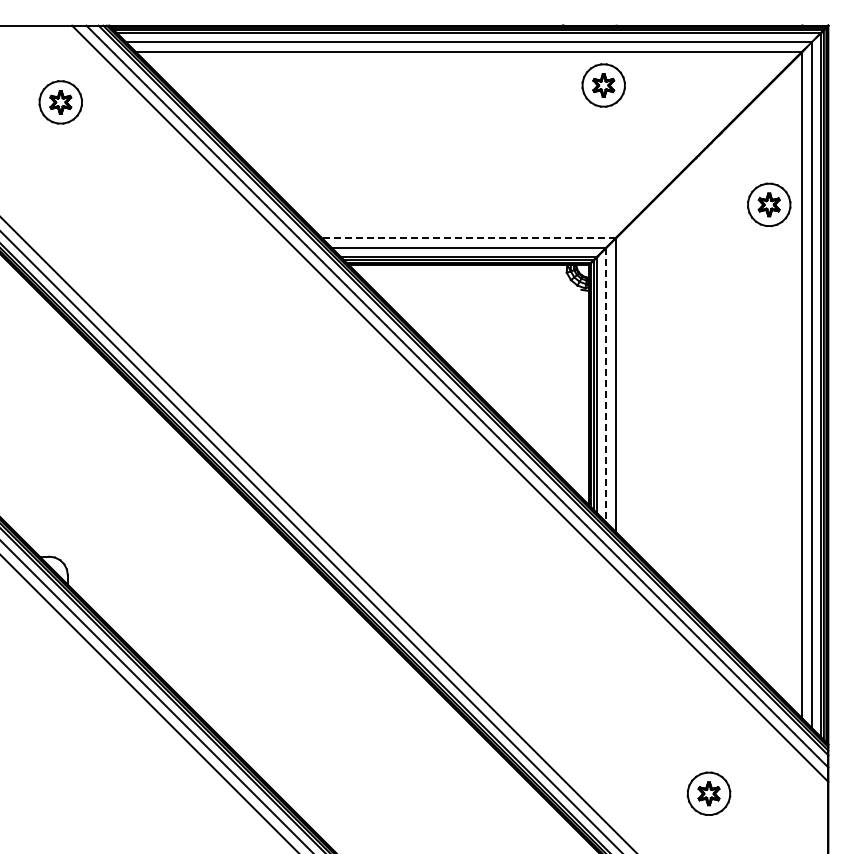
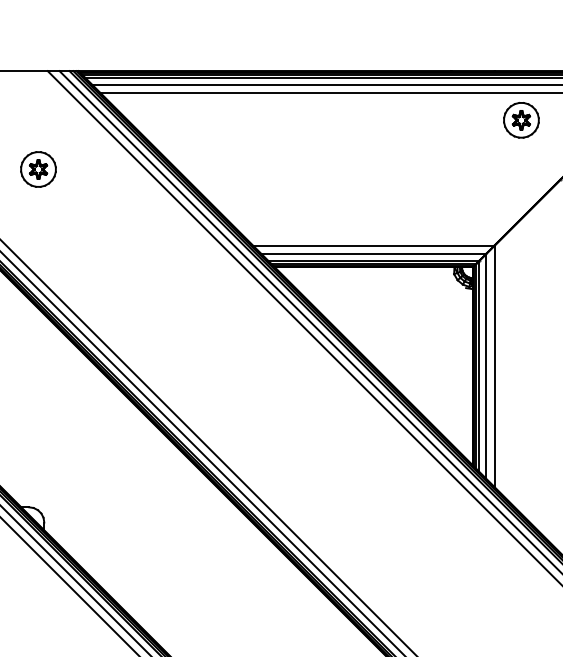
part: (603, 85) -> (521, 120), moved
part: (60, 102) -> (38, 169), moved
line: (469, 238) -> (374, 245), dashed -> solid
line: (605, 385) -> (485, 366), dashed -> solid

